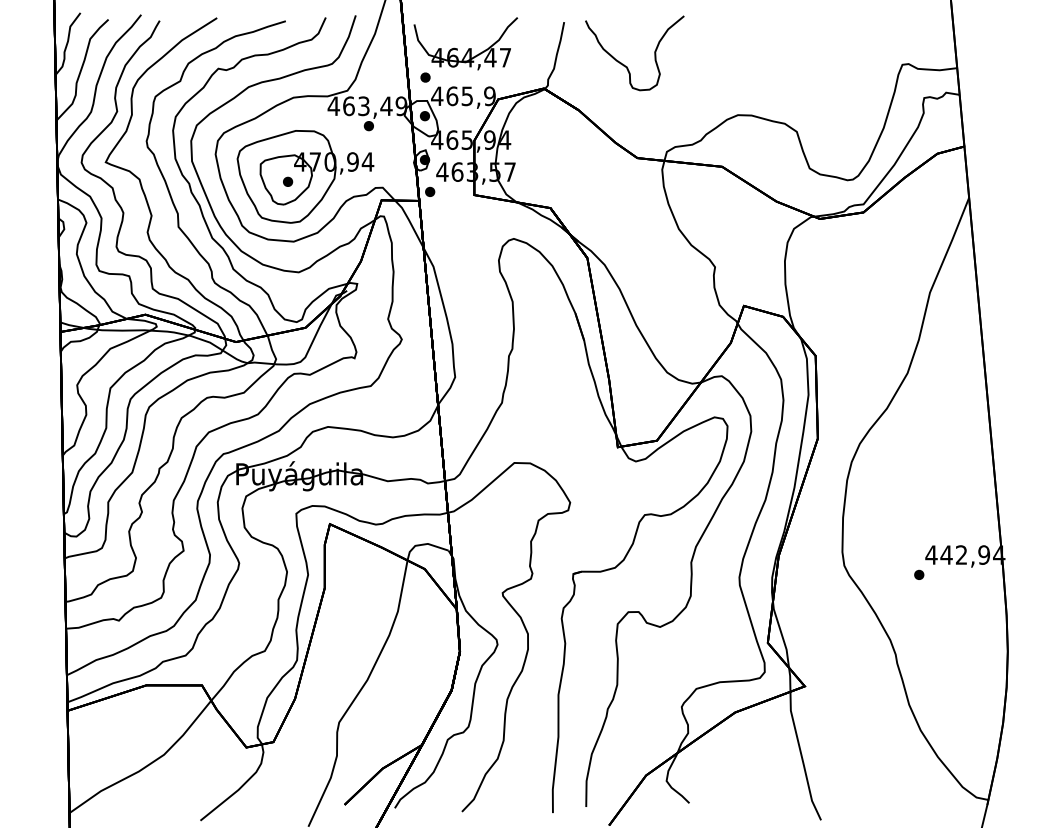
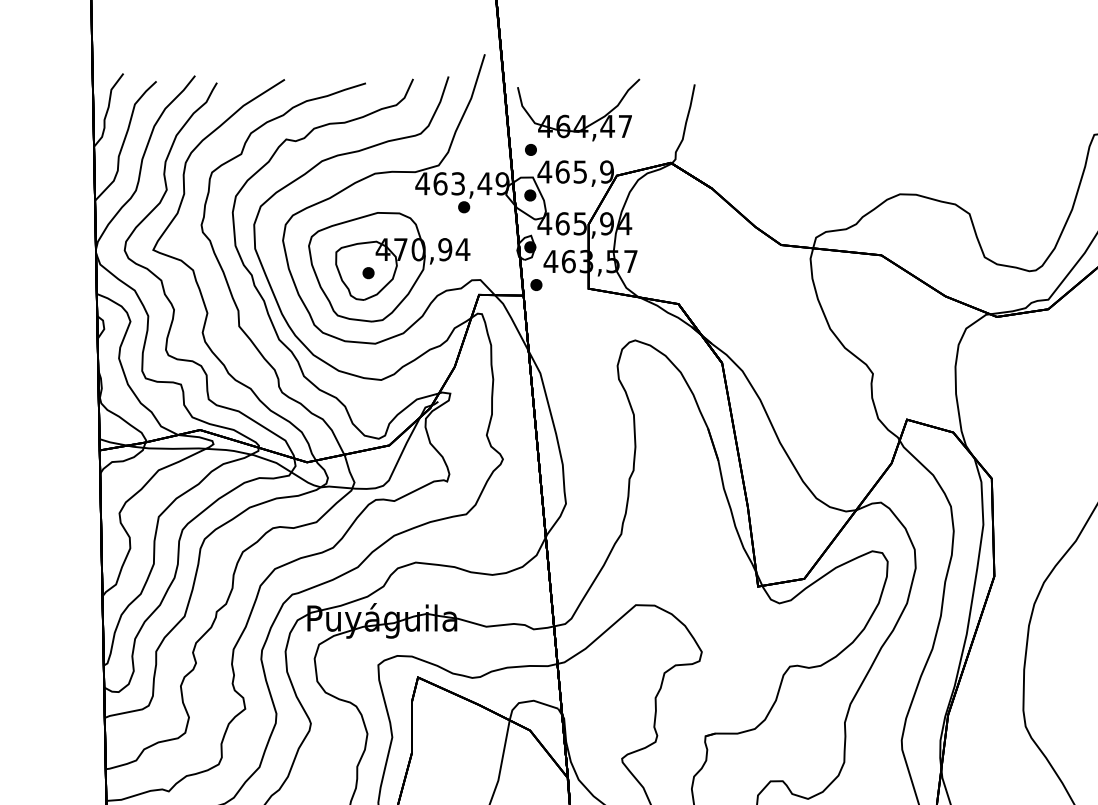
curve: (627, 66) -> (769, 136), removed

